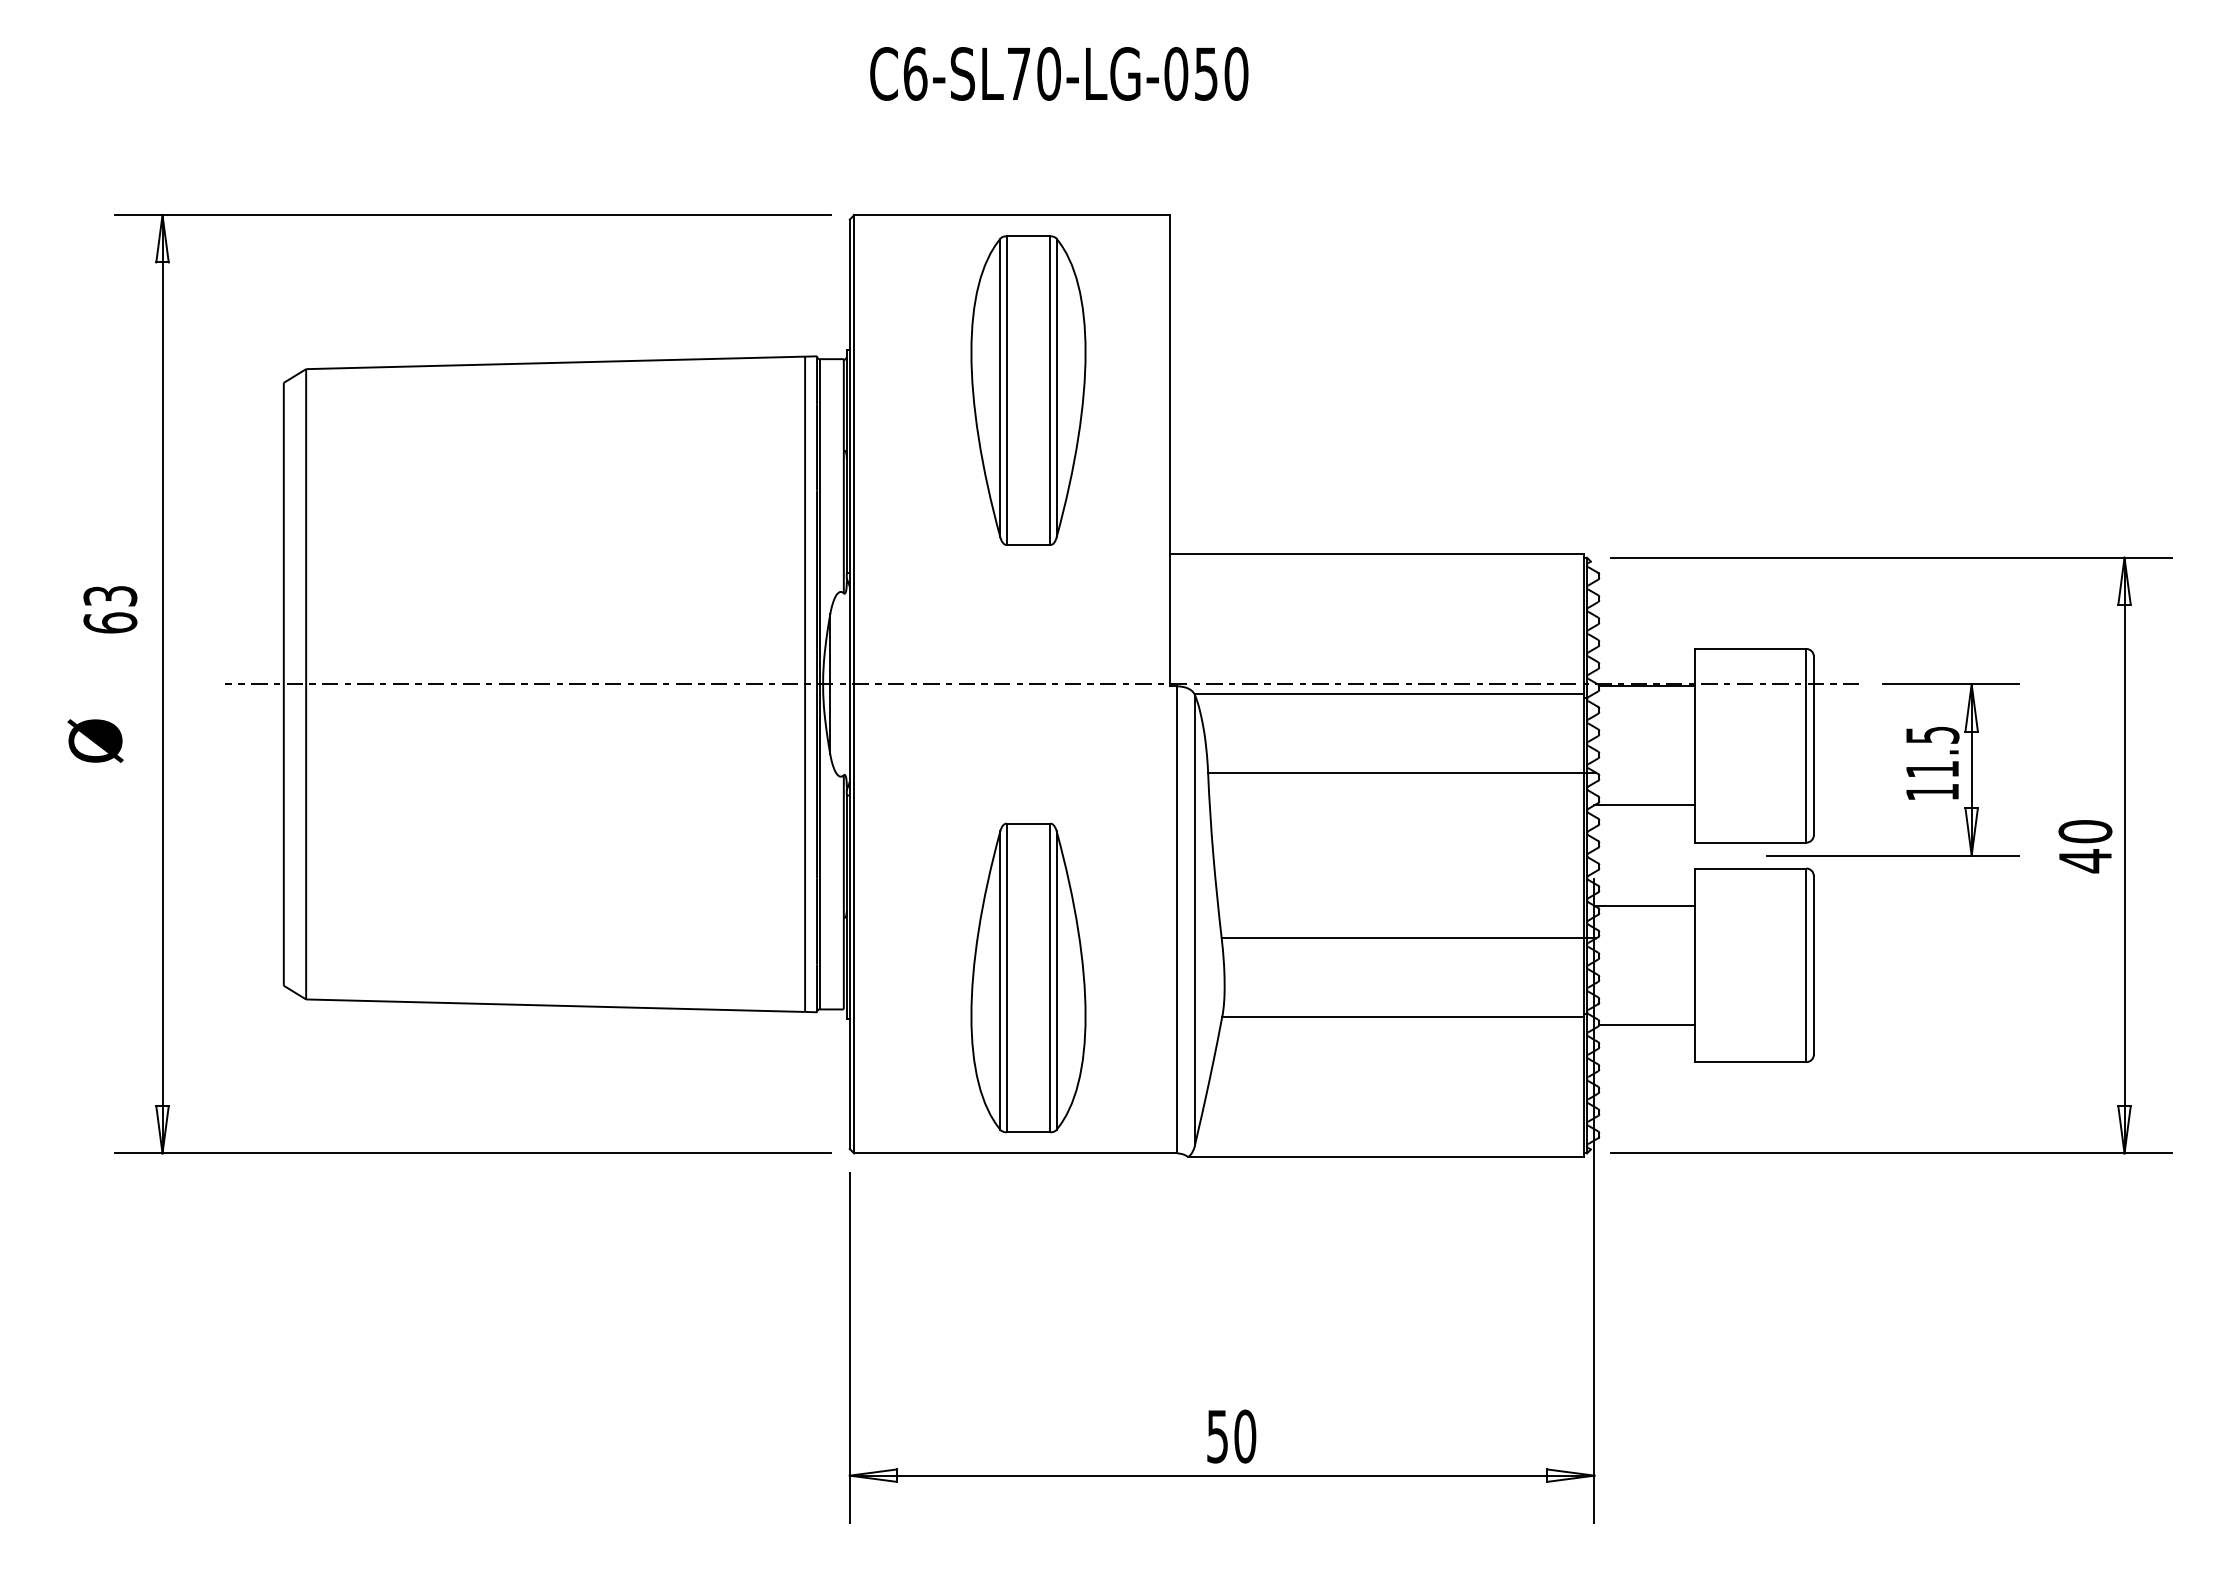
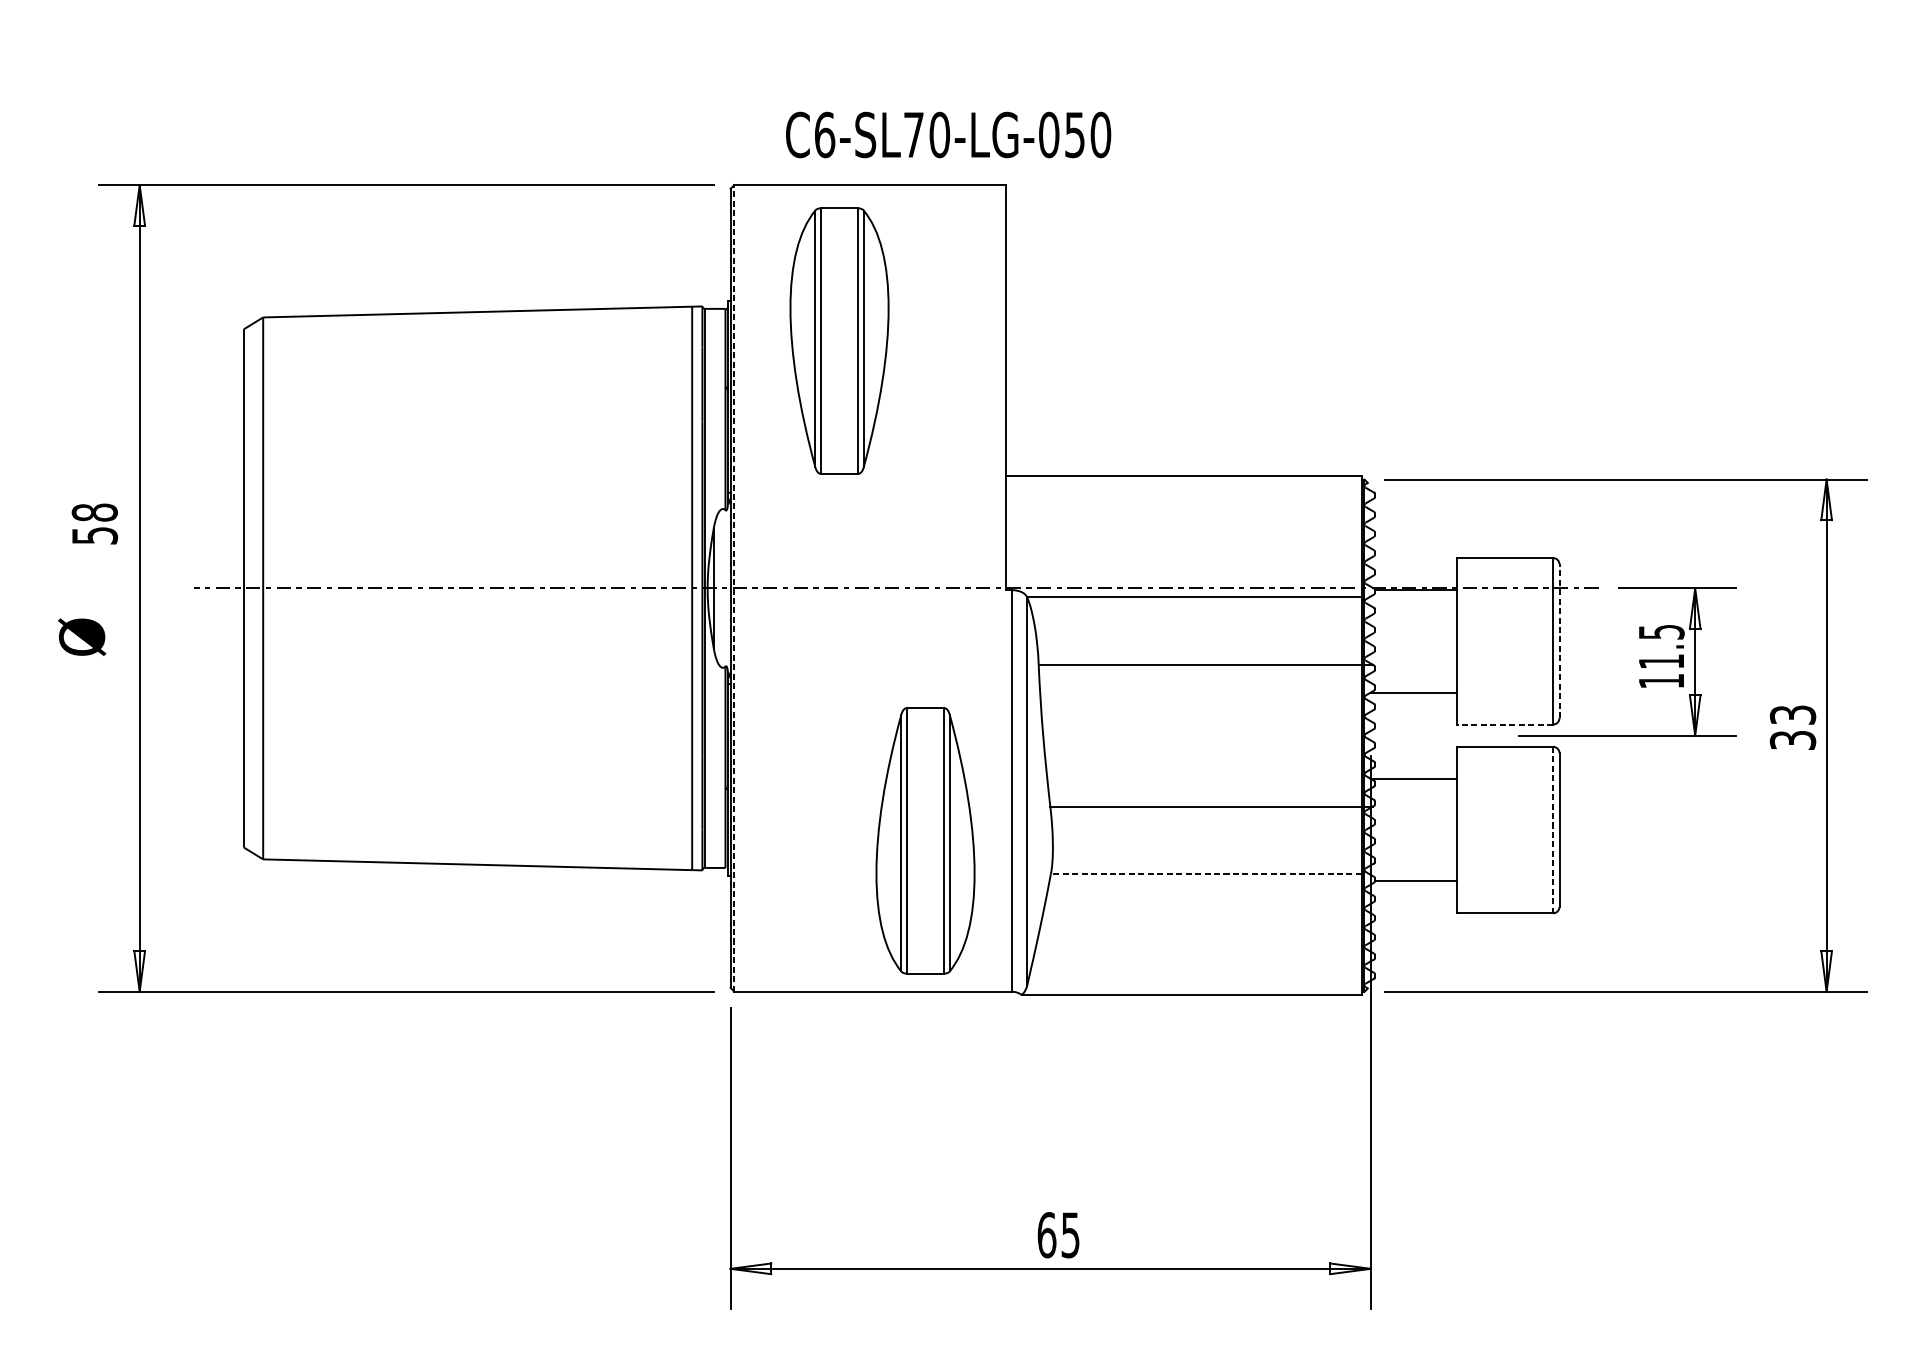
text: (1059, 73) -> (948, 134), moved
part: (1028, 390) -> (839, 340), moved
text: (110, 609) -> (94, 524), 63 -> 58
line: (854, 683) -> (734, 587), solid -> dashed
line: (1813, 745) -> (1559, 641), solid -> dashed
line: (1750, 842) -> (1505, 724), solid -> dashed
text: (2085, 846) -> (1793, 727), 40 -> 33
line: (1806, 965) -> (1553, 830), solid -> dashed
part: (1028, 977) -> (925, 840), moved
line: (1403, 1016) -> (1206, 874), solid -> dashed
text: (1231, 1436) -> (1058, 1235), 50 -> 65

